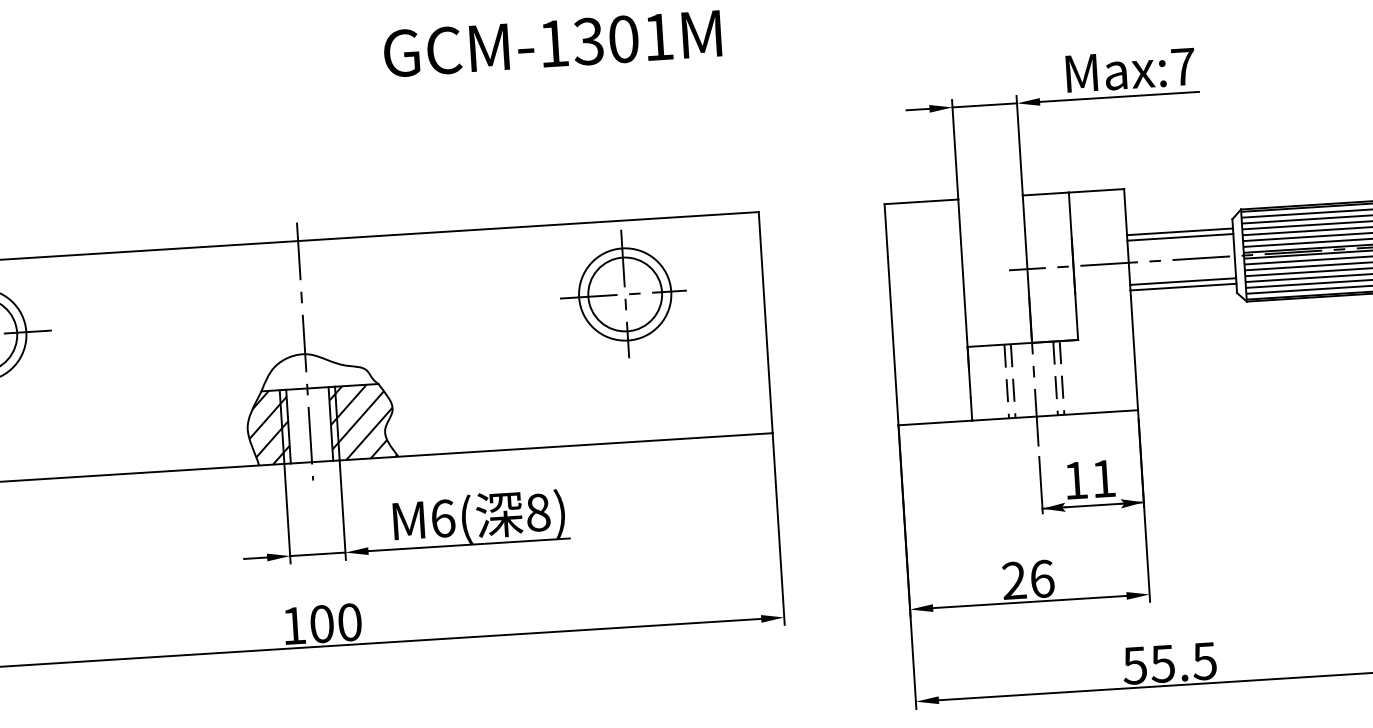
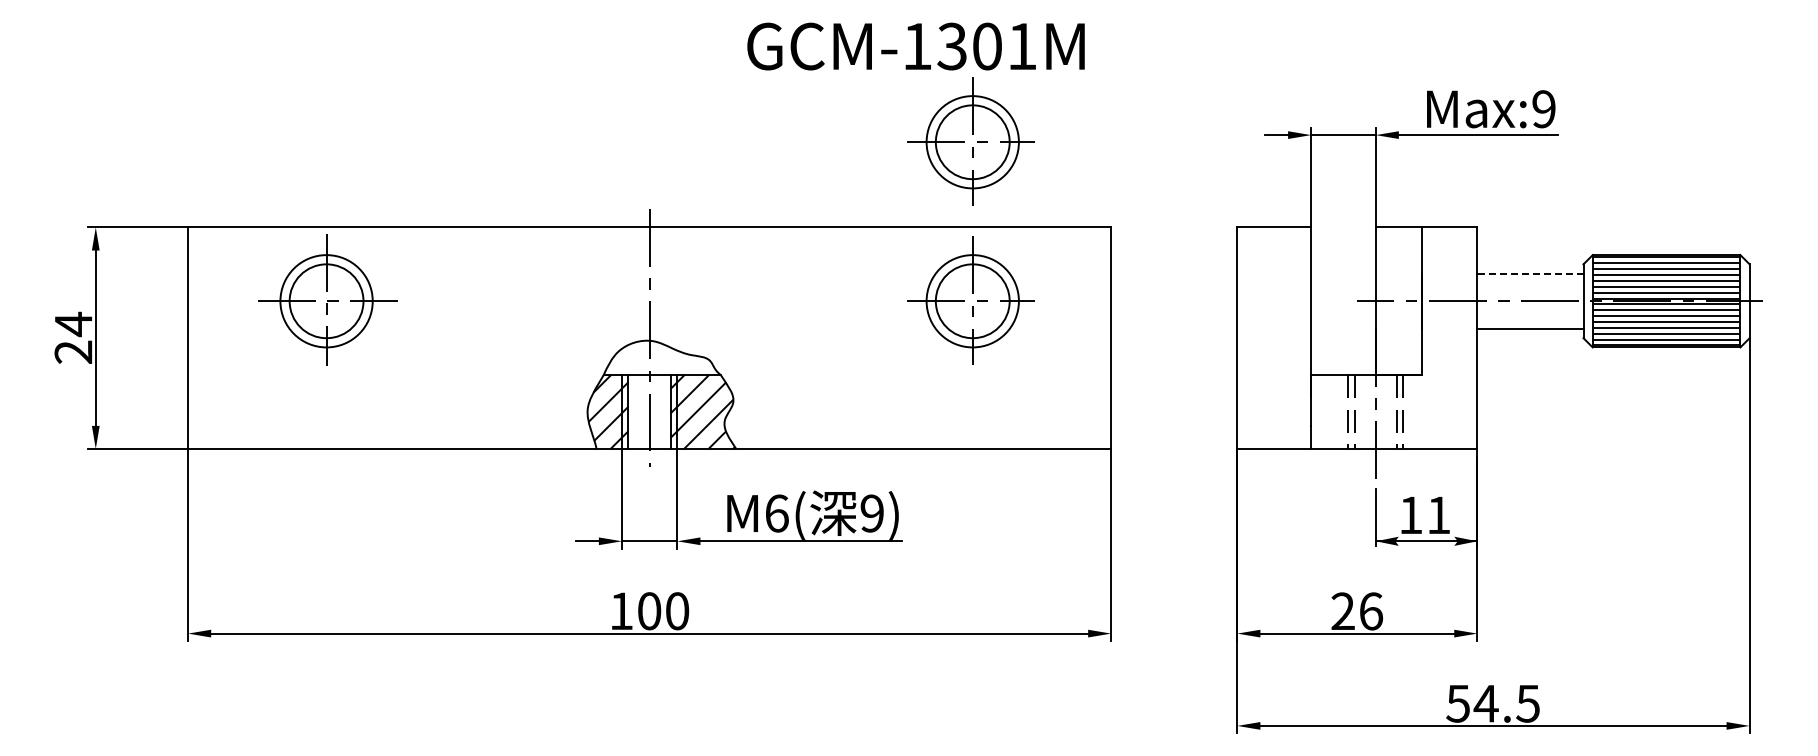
text: (1182, 67) -> (1543, 109), Max:7 -> Max:9
part: (612, 135) -> (970, 141), added
line: (1179, 231) -> (1529, 273), solid -> dashed
line: (1180, 237) -> (1530, 279), removed
line: (1183, 281) -> (1530, 323), removed
text: (538, 512) -> (872, 513), 8) -> 9)
text: (1162, 663) -> (1485, 703), 55.5 -> 54.5

